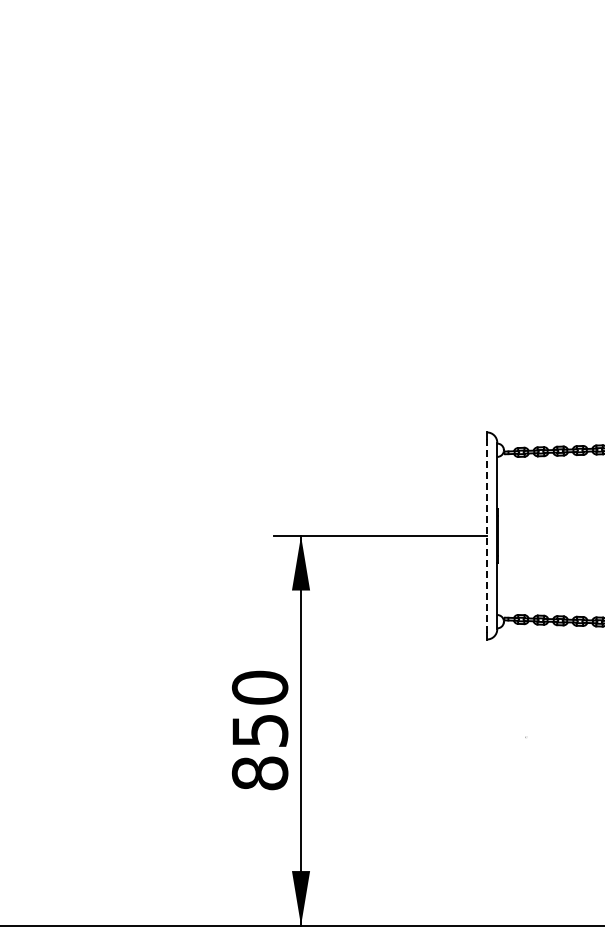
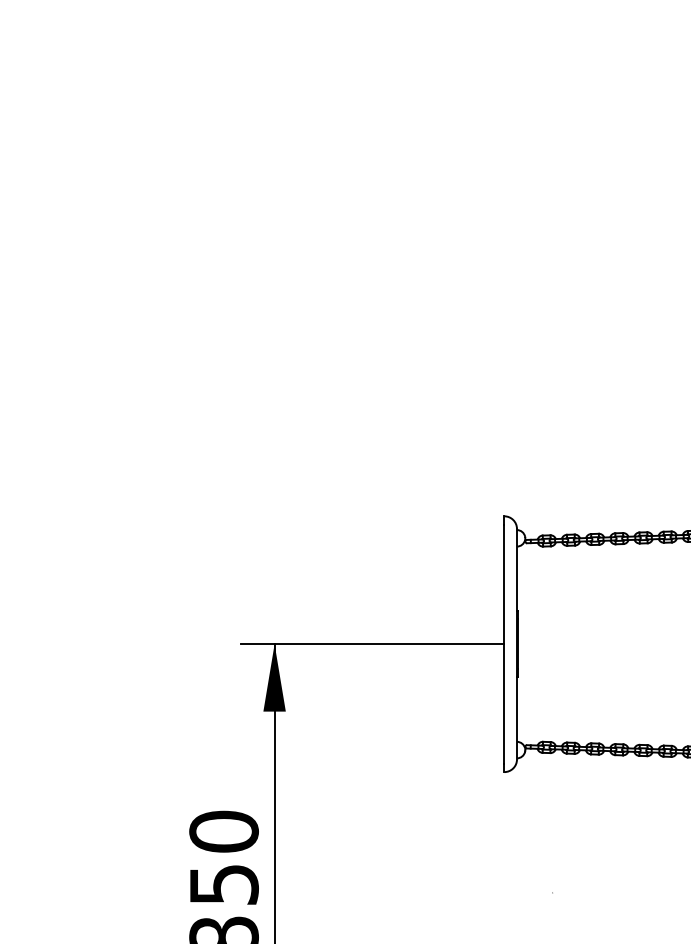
line: (487, 535) -> (504, 643), dashed -> solid

